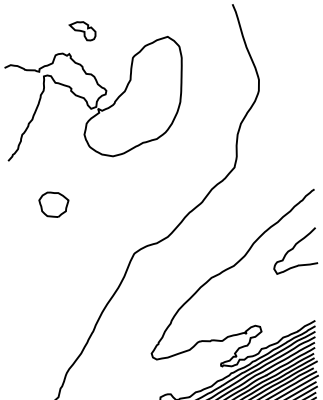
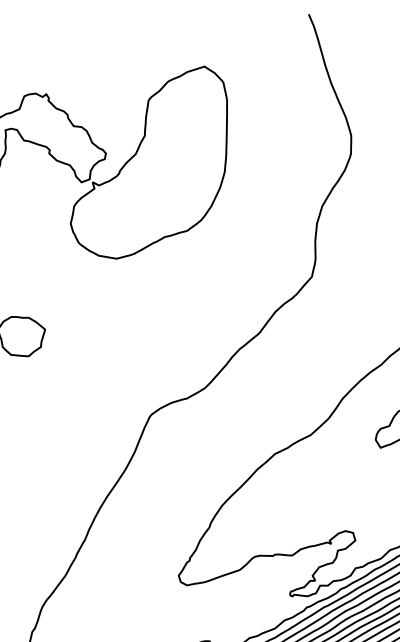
part: (82, 31) -> (67, 58), removed

